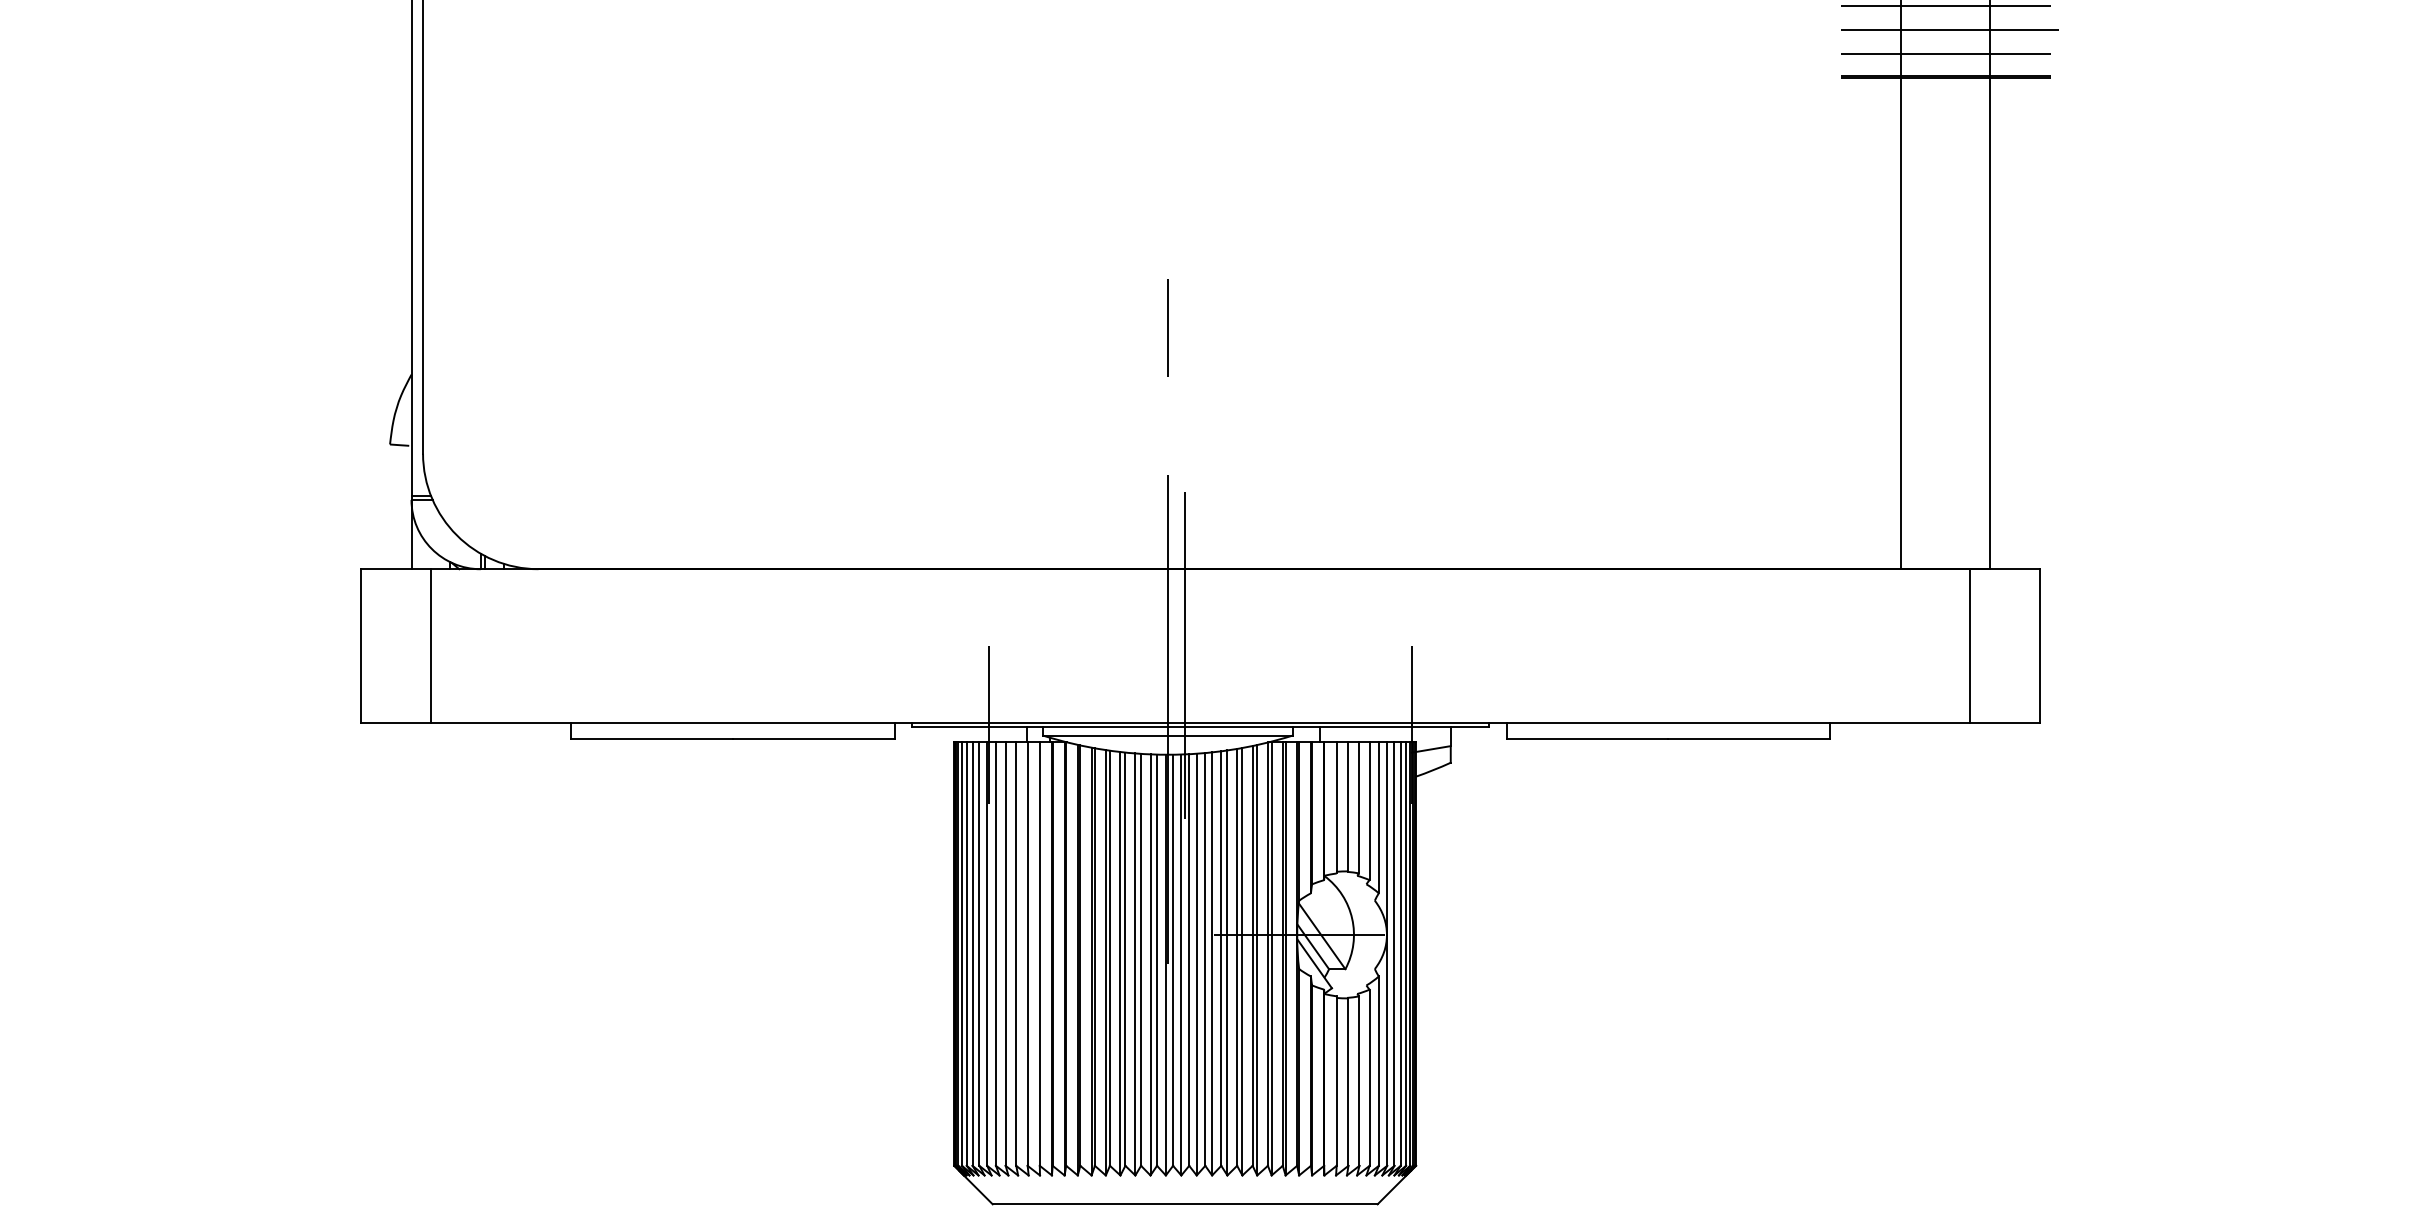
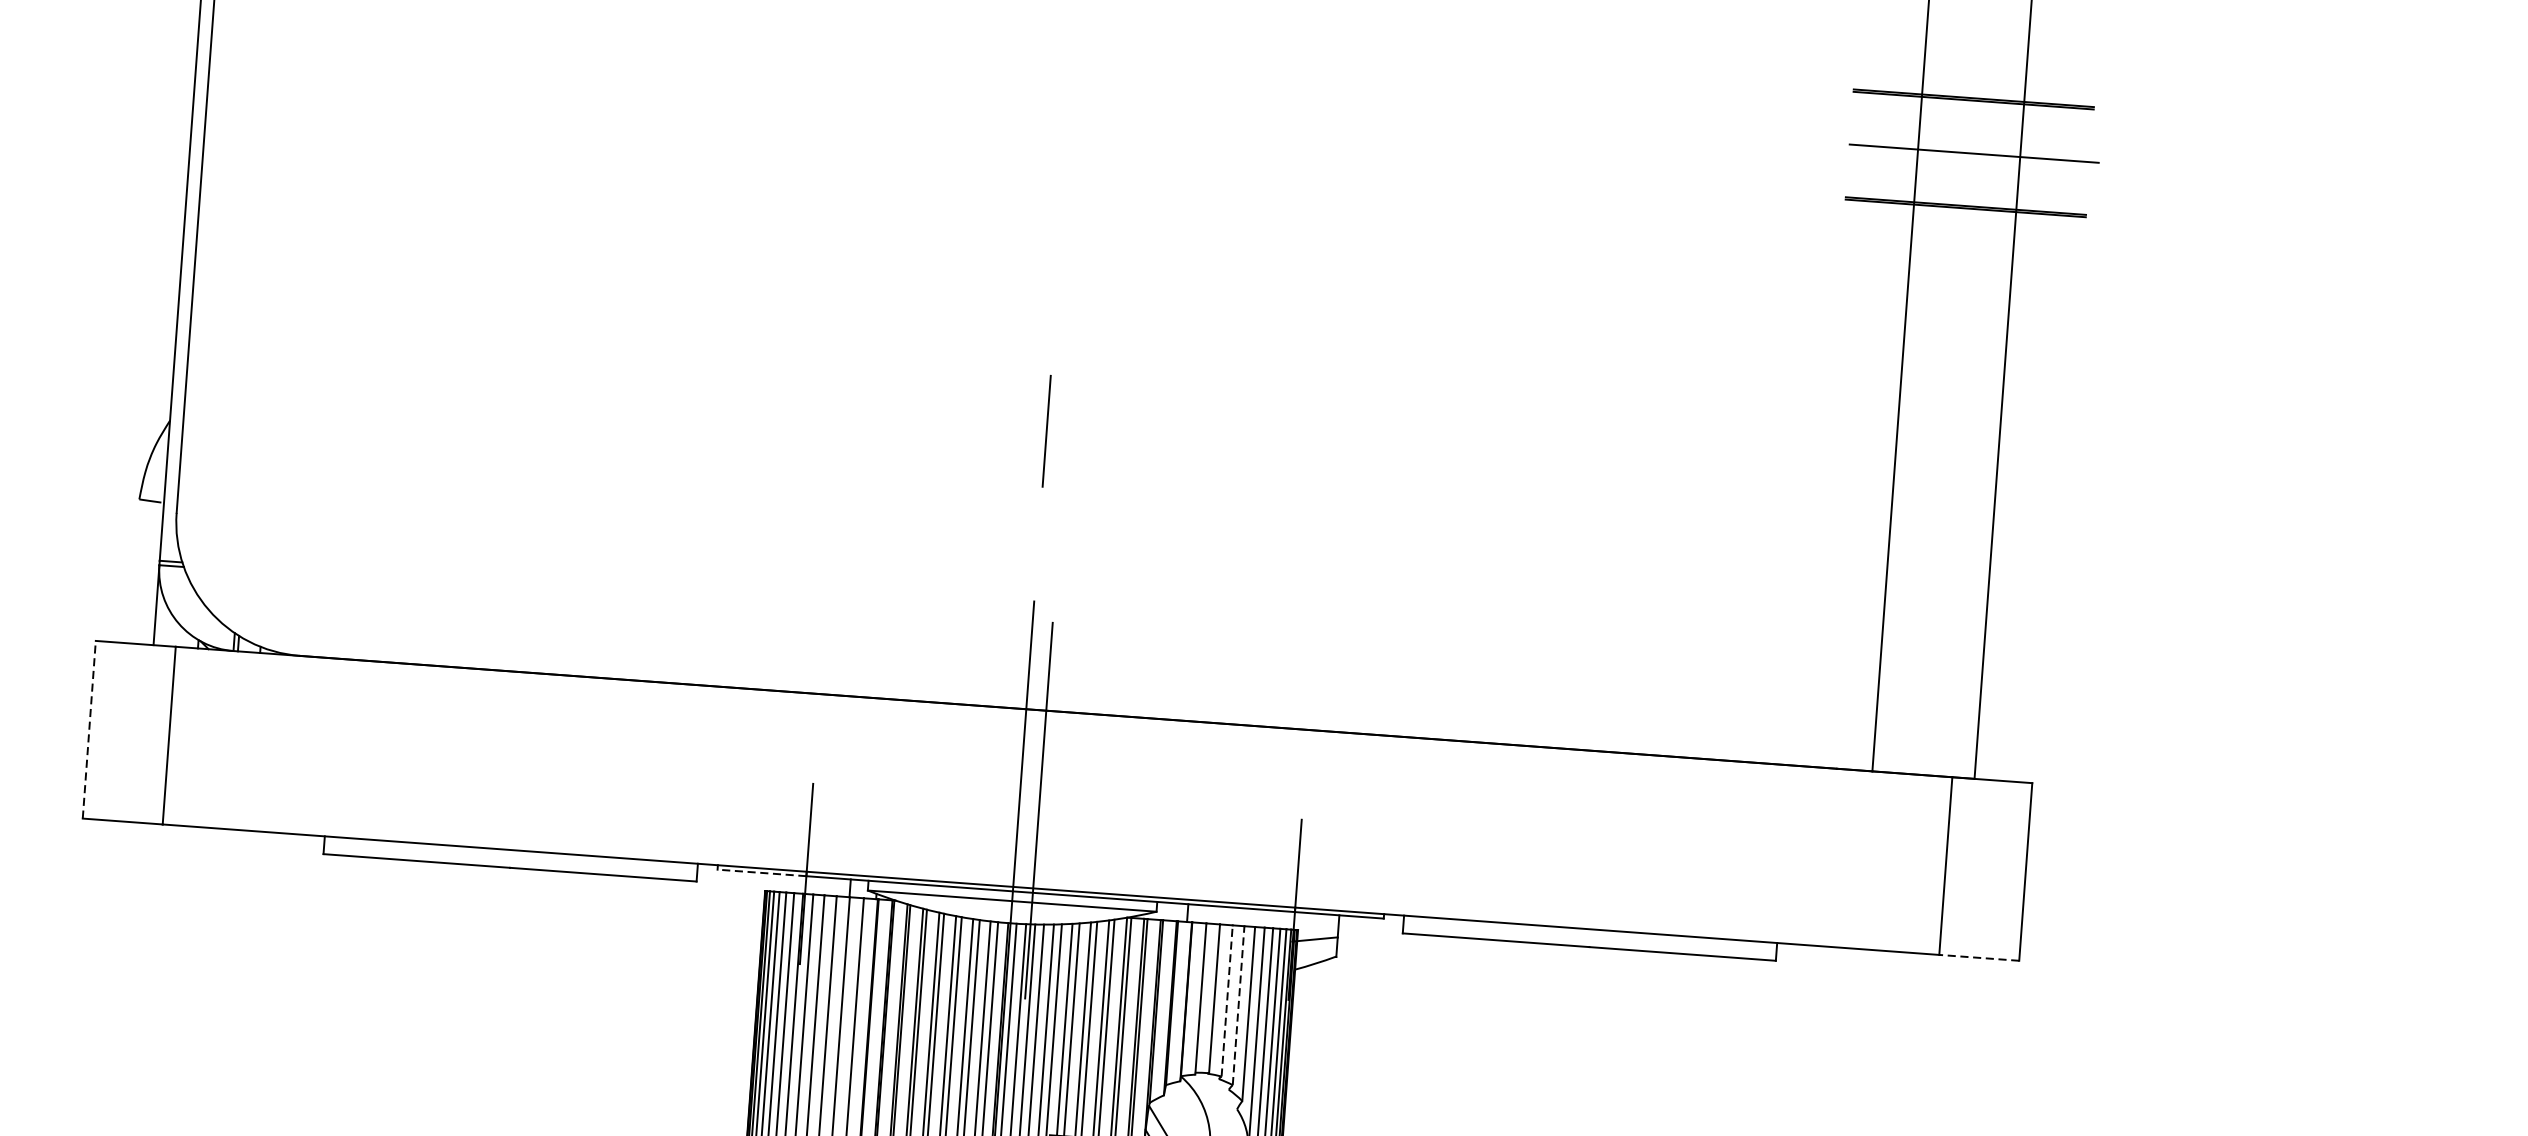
line: (1945, 6) -> (1971, 125), removed
line: (1945, 54) -> (1967, 181), removed
line: (361, 646) -> (89, 730), solid -> dashed
line: (2005, 723) -> (1979, 958), solid -> dashed
line: (949, 727) -> (760, 873), solid -> dashed
line: (1359, 807) -> (1227, 1000), solid -> dashed
line: (1369, 811) -> (1238, 1005), solid -> dashed

